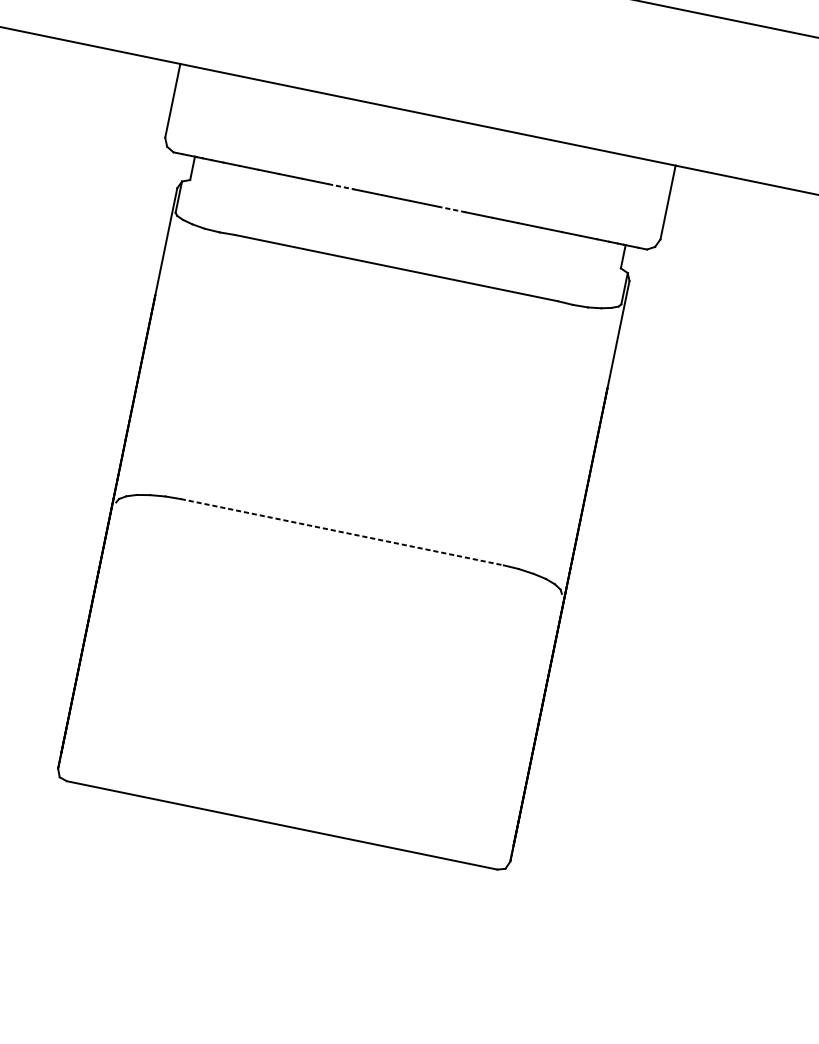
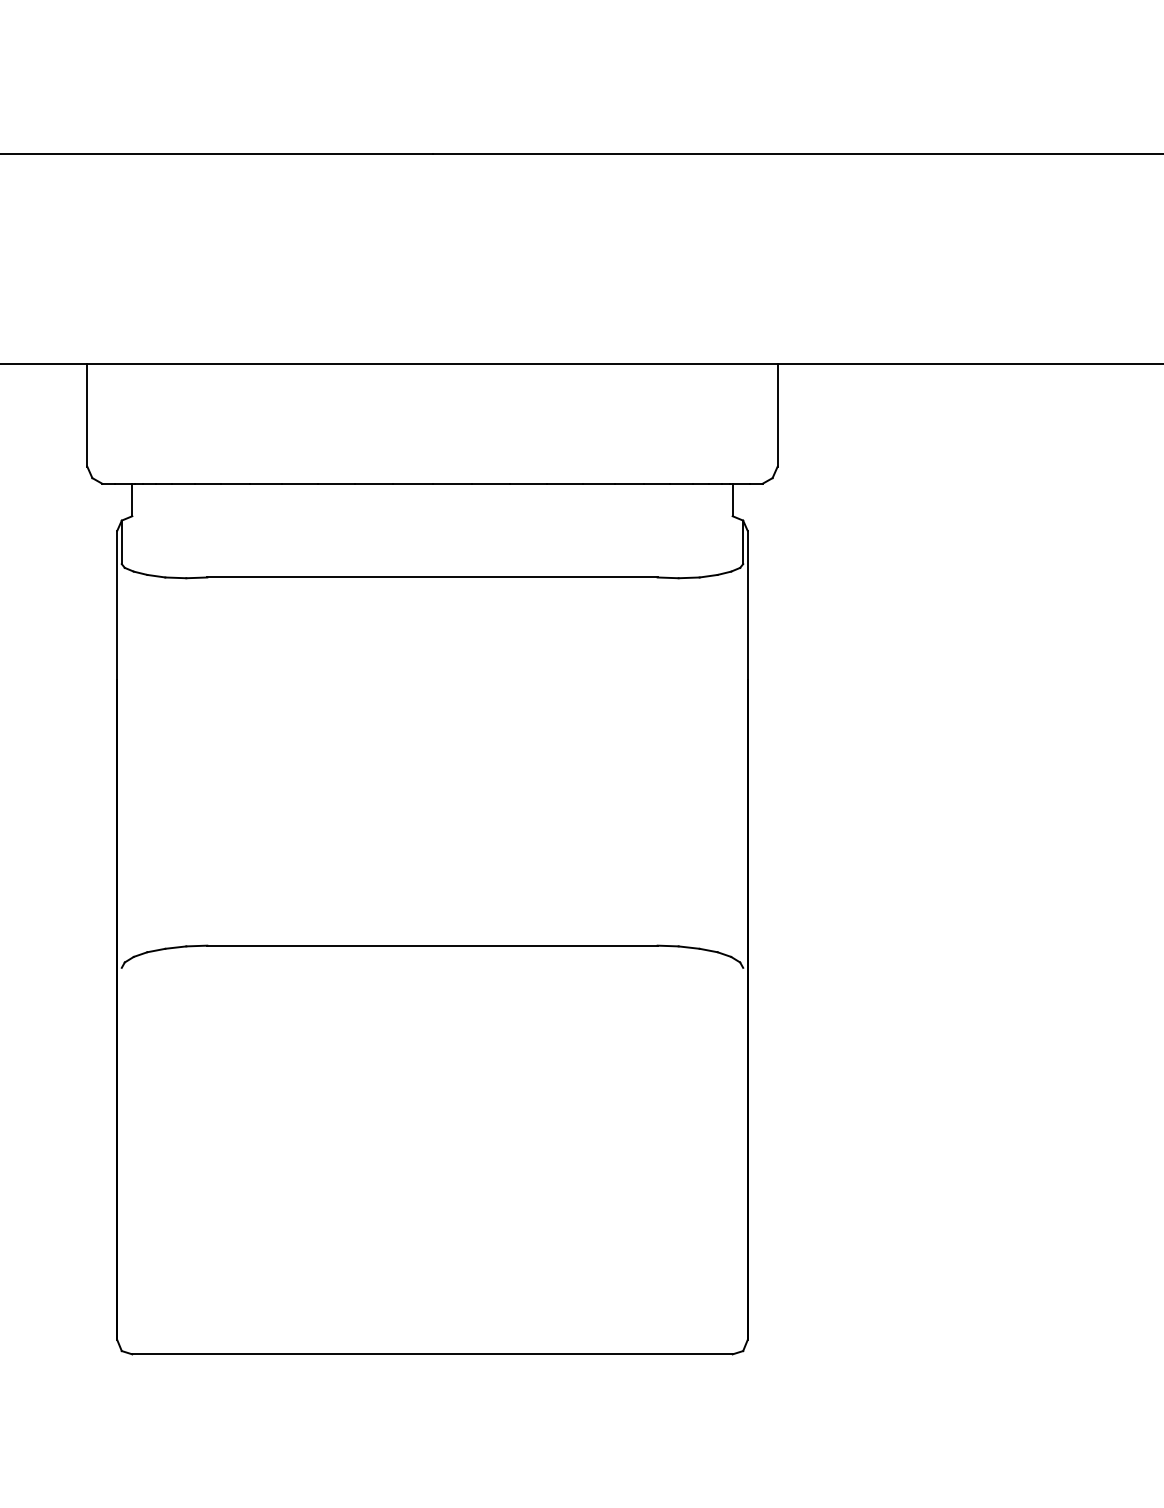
line: (341, 186) -> (336, 483), dashed -> solid
line: (451, 209) -> (490, 483), dashed -> solid
line: (342, 532) -> (432, 945), dashed -> solid

